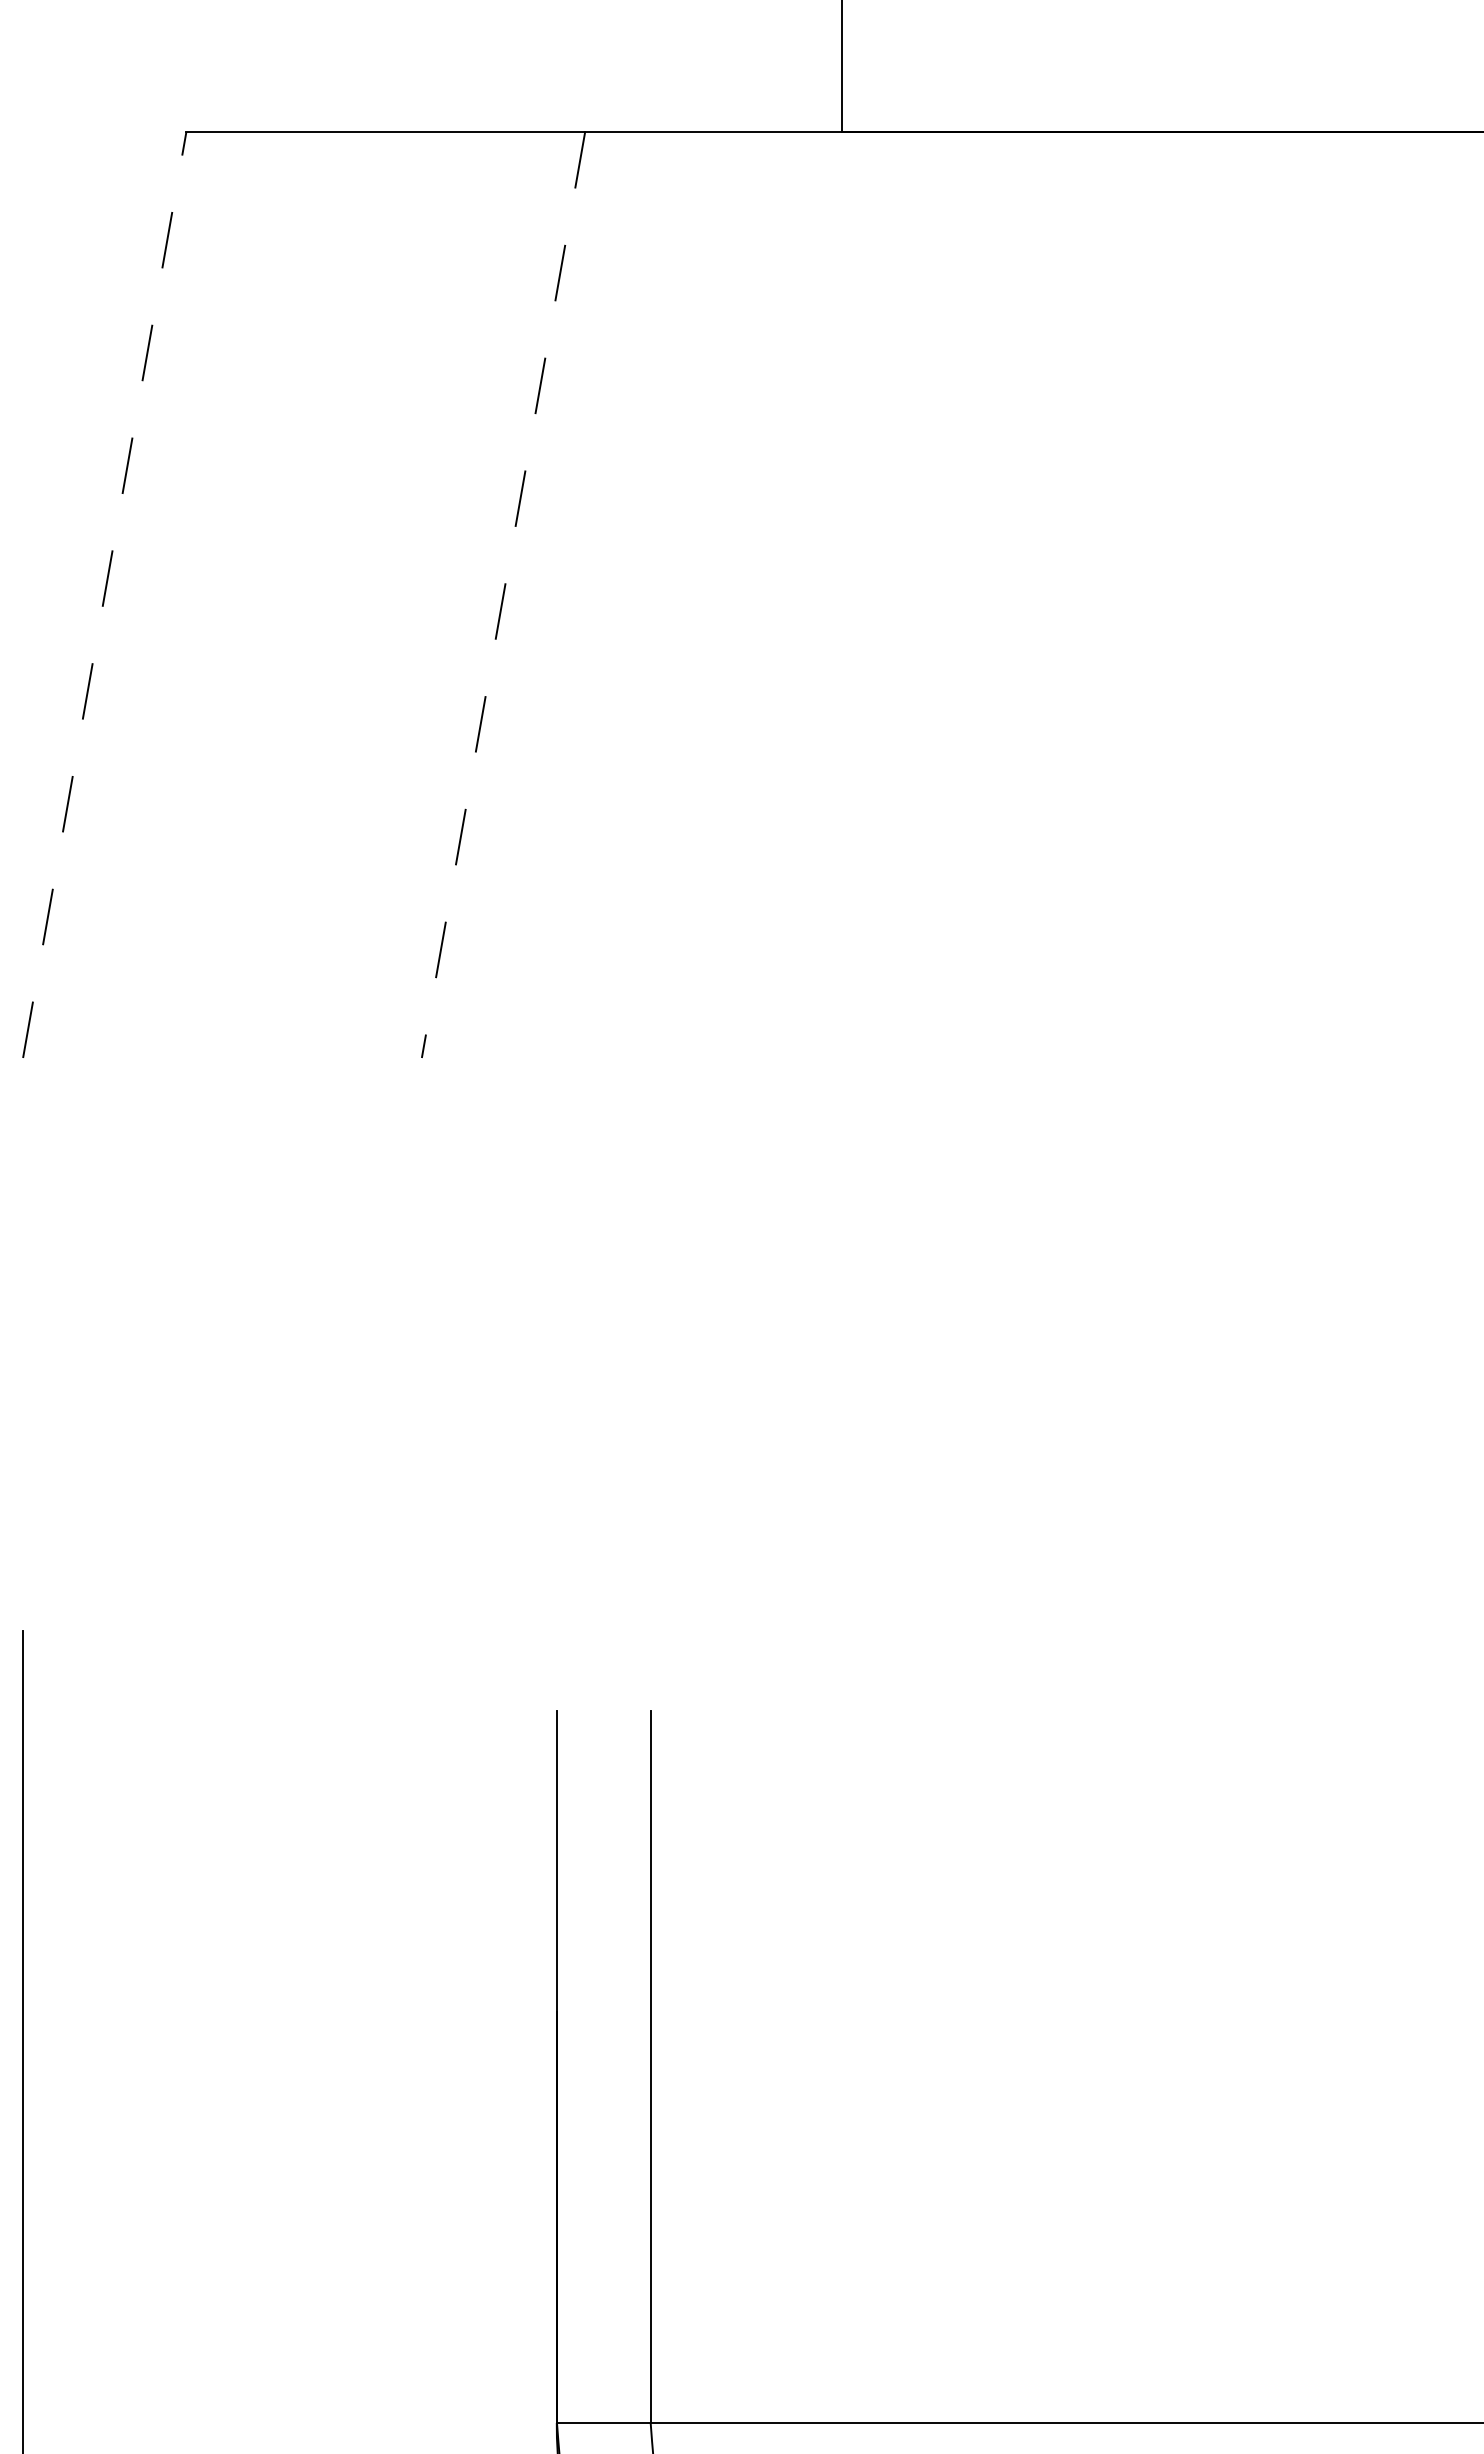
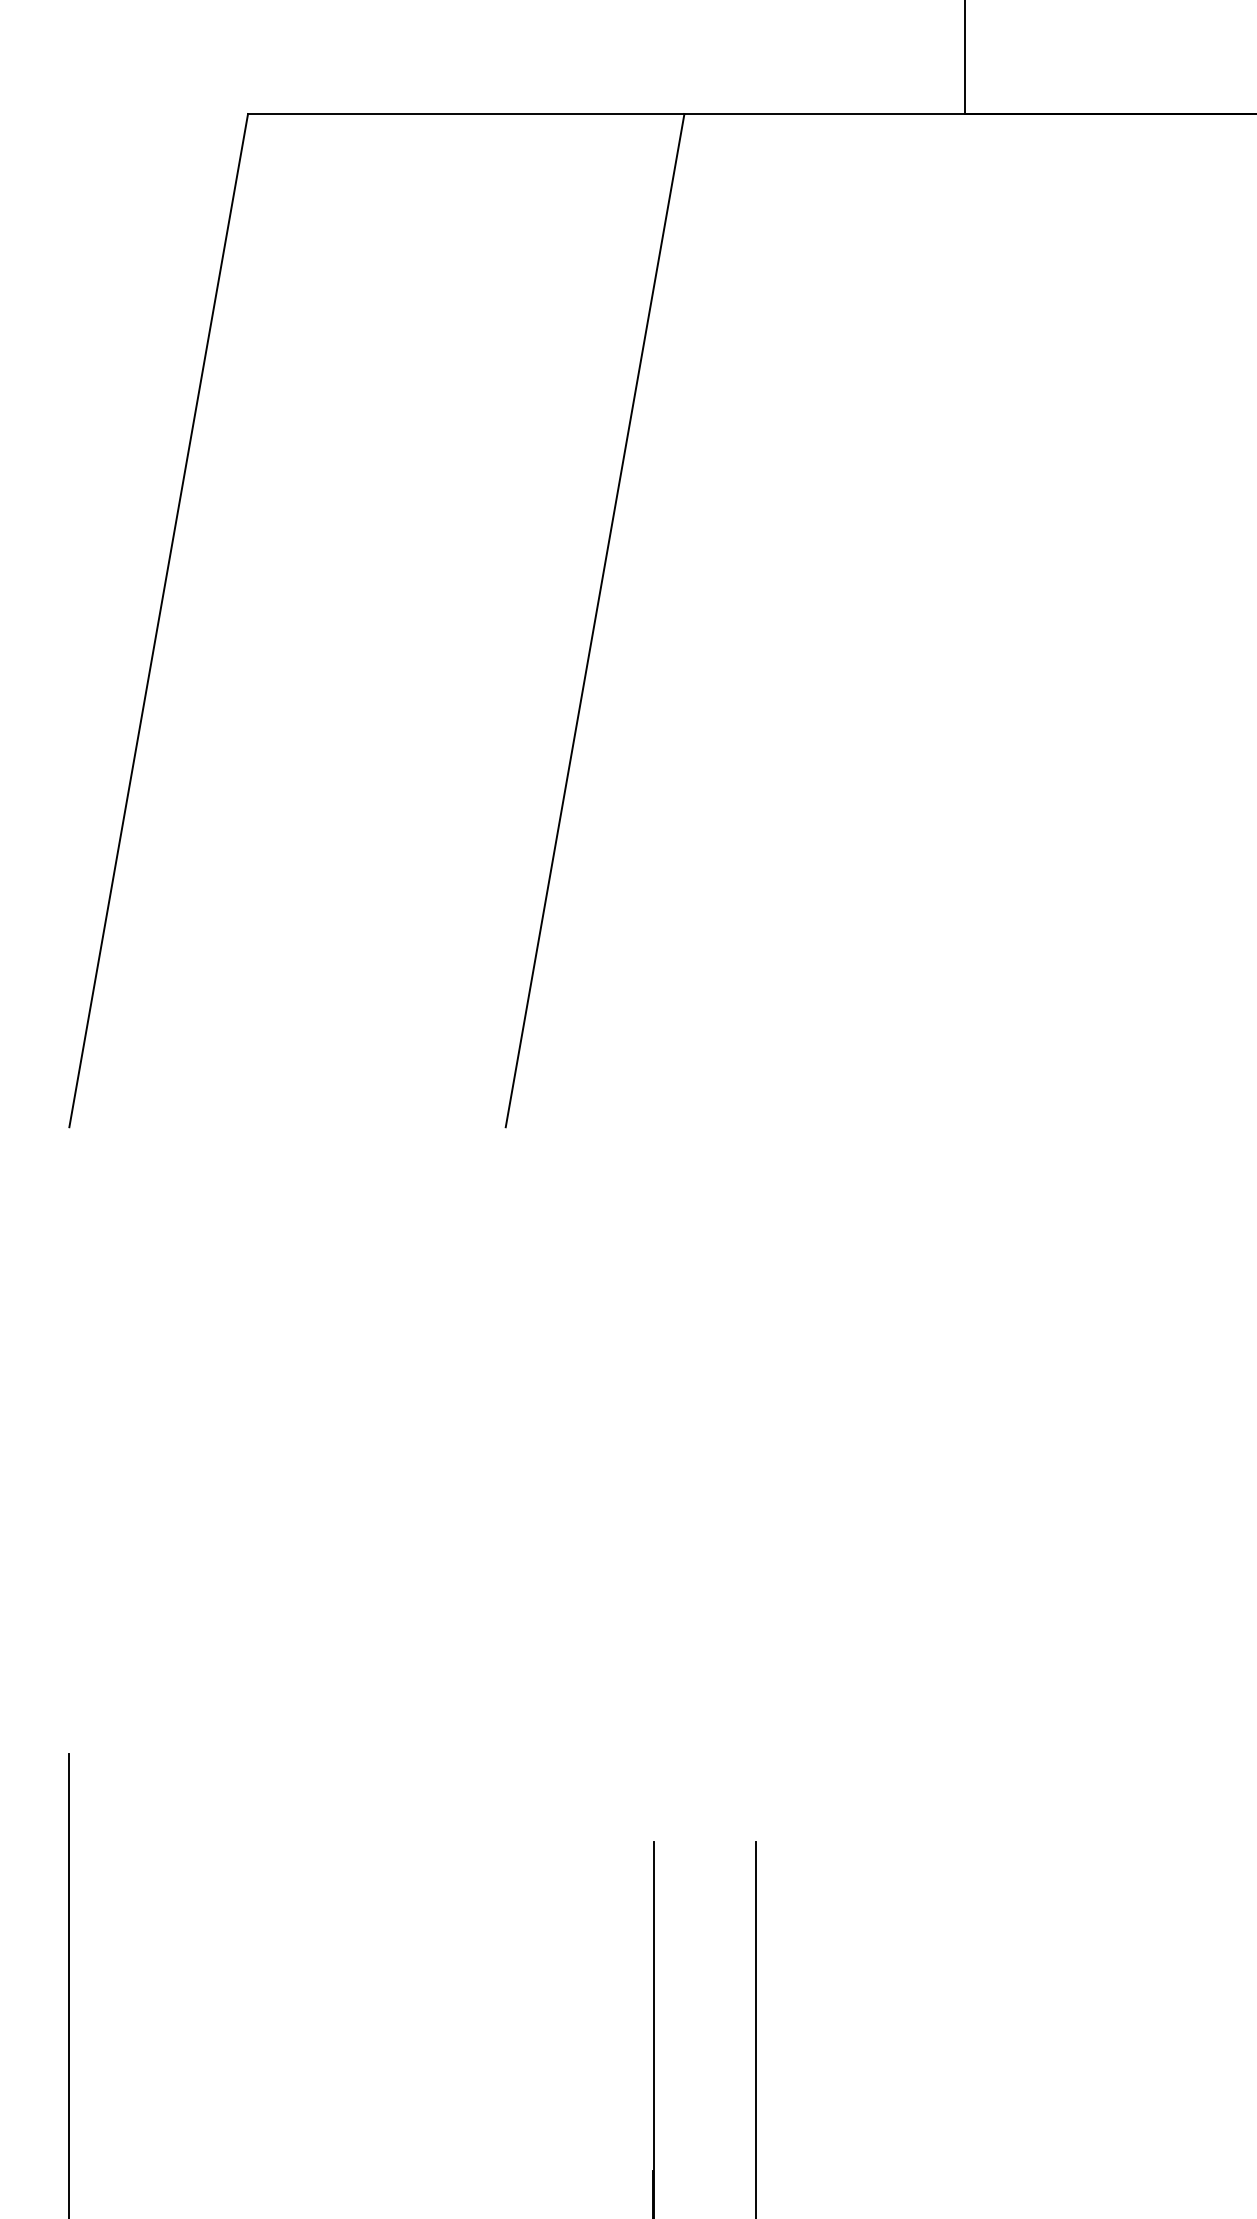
line: (104, 594) -> (158, 620), dashed -> solid
line: (503, 595) -> (595, 621), dashed -> solid

